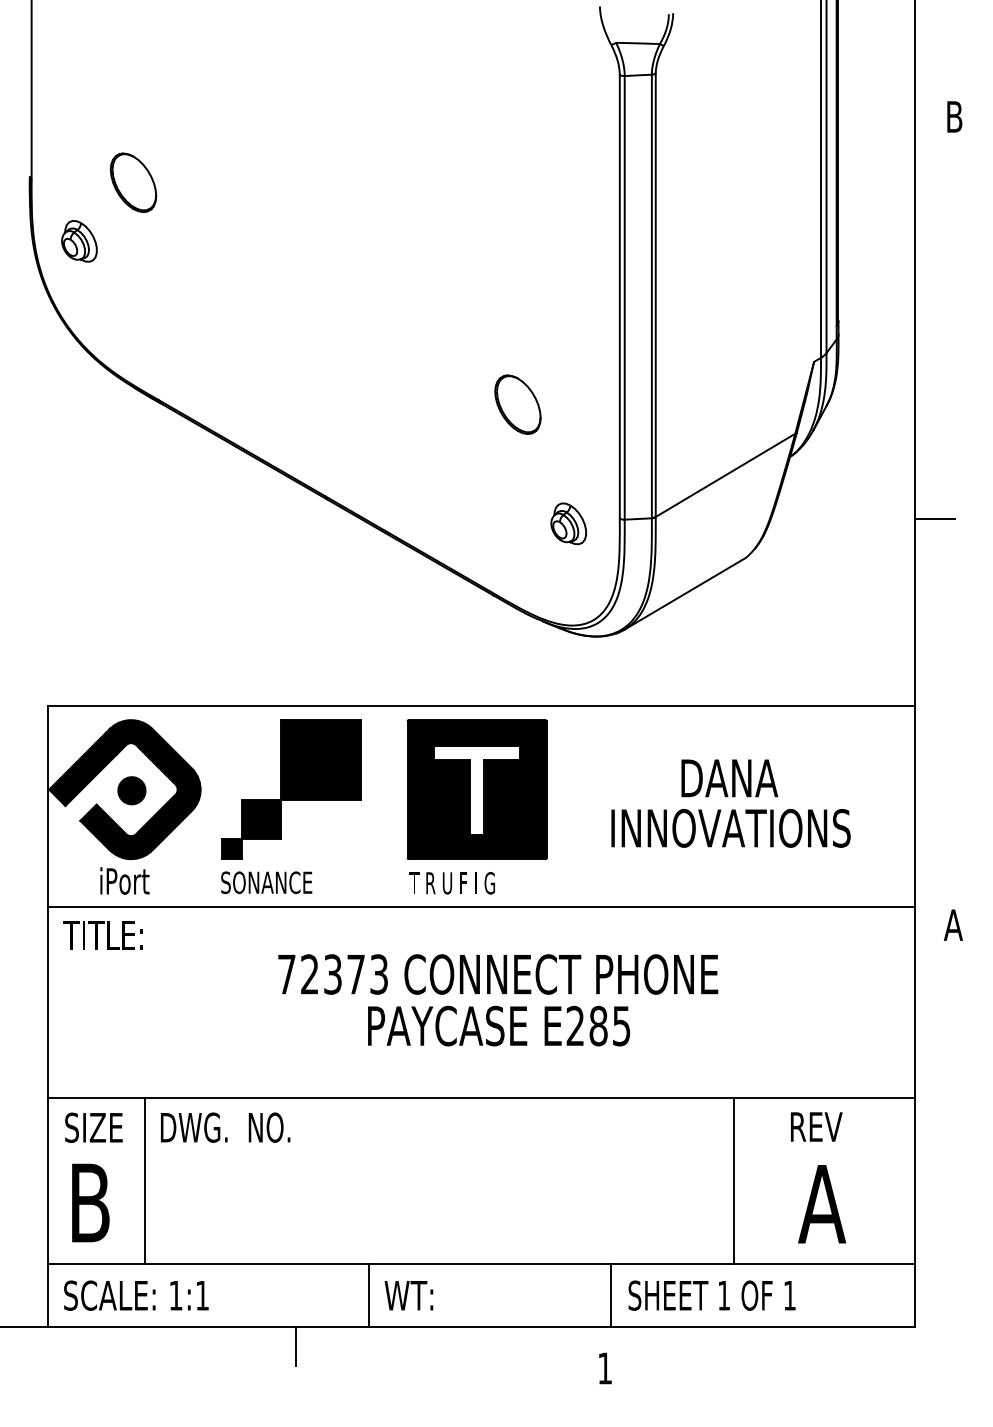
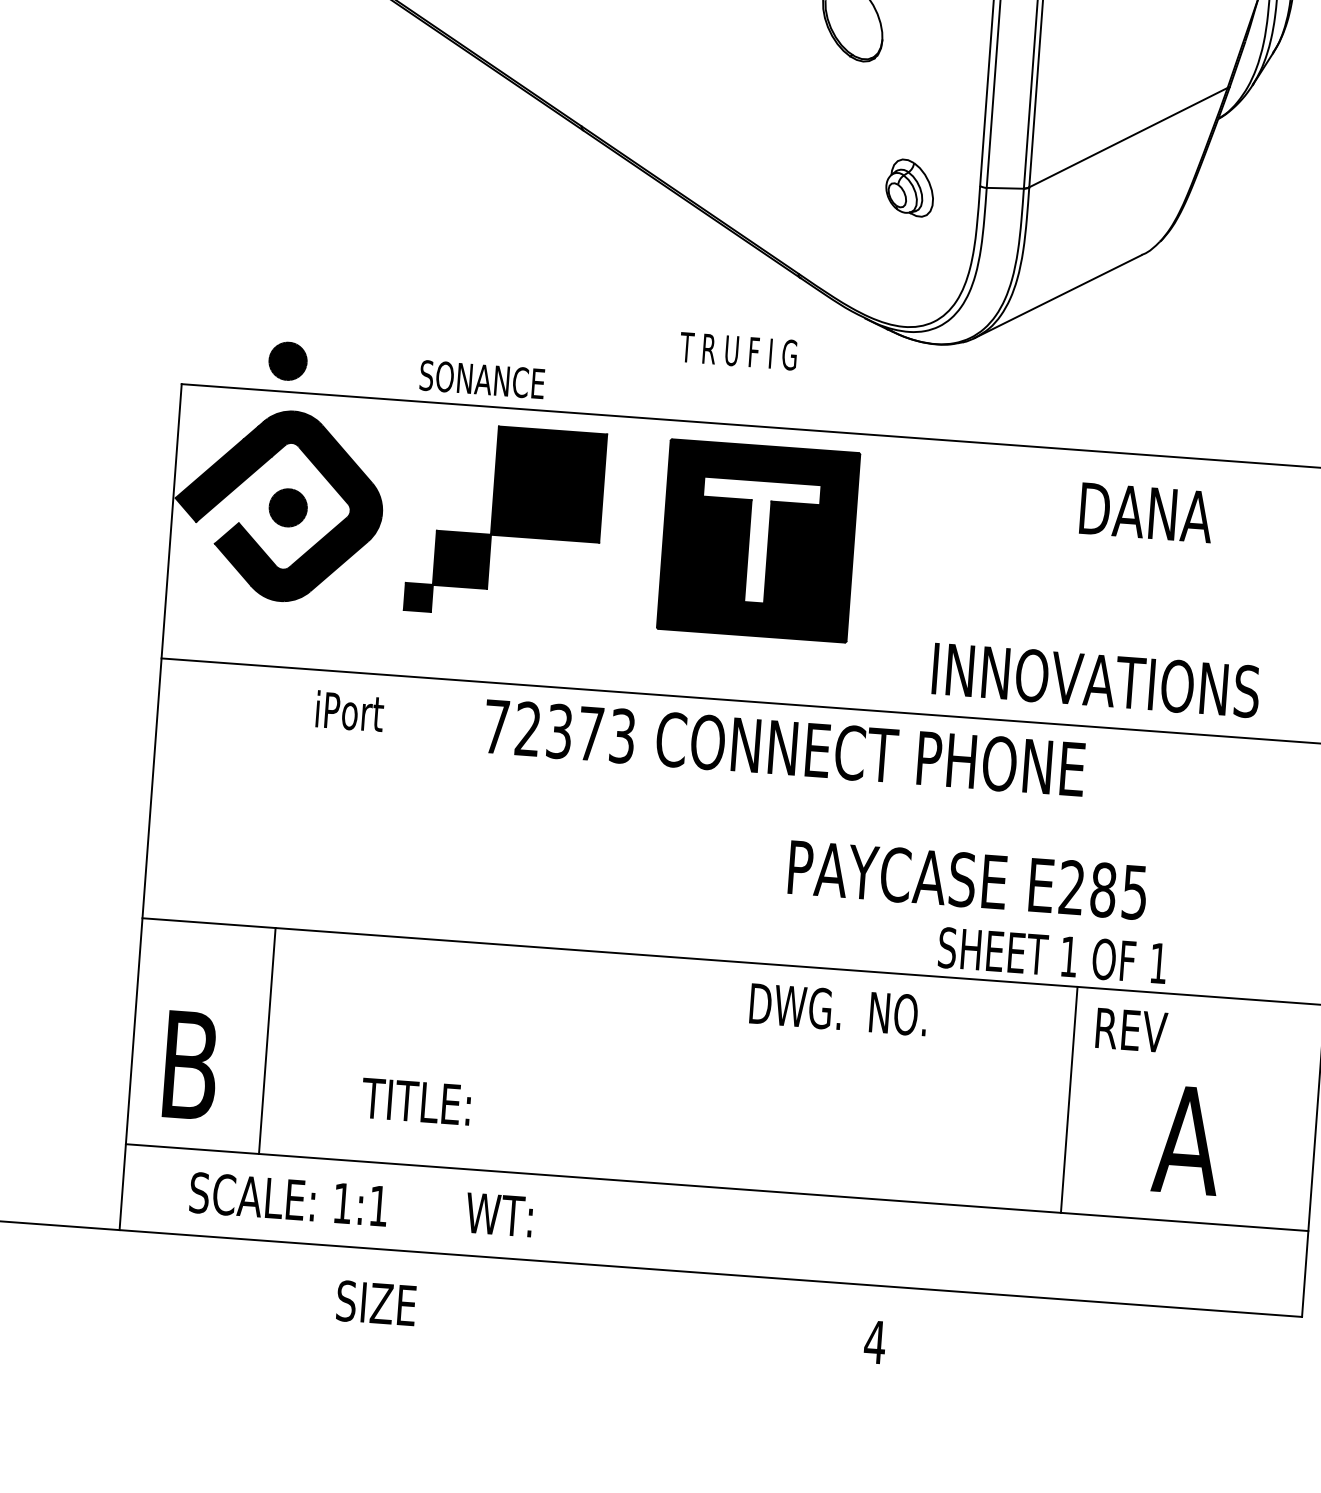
part: (123, 683) -> (287, 360), added
text: (729, 778) -> (1146, 513), moved
text: (730, 828) -> (1095, 680), moved
text: (124, 880) -> (349, 710), moved
text: (266, 882) -> (482, 379), moved
text: (451, 883) -> (737, 351), moved
text: (102, 935) -> (415, 1101), moved
text: (498, 974) -> (785, 748), moved
text: (499, 1025) -> (968, 879), moved
text: (816, 1126) -> (1131, 1029), moved
text: (93, 1127) -> (375, 1302), moved
text: (225, 1127) -> (838, 1009), moved
text: (136, 1295) -> (288, 1199), moved
line: (368, 1295) -> (560, 1219), removed
text: (408, 1295) -> (498, 1214), moved
line: (610, 1295) -> (889, 1243), removed
text: (711, 1295) -> (1051, 955), moved
line: (295, 1346) -> (455, 1281), removed
text: (604, 1368) -> (874, 1342), 1 -> 4

